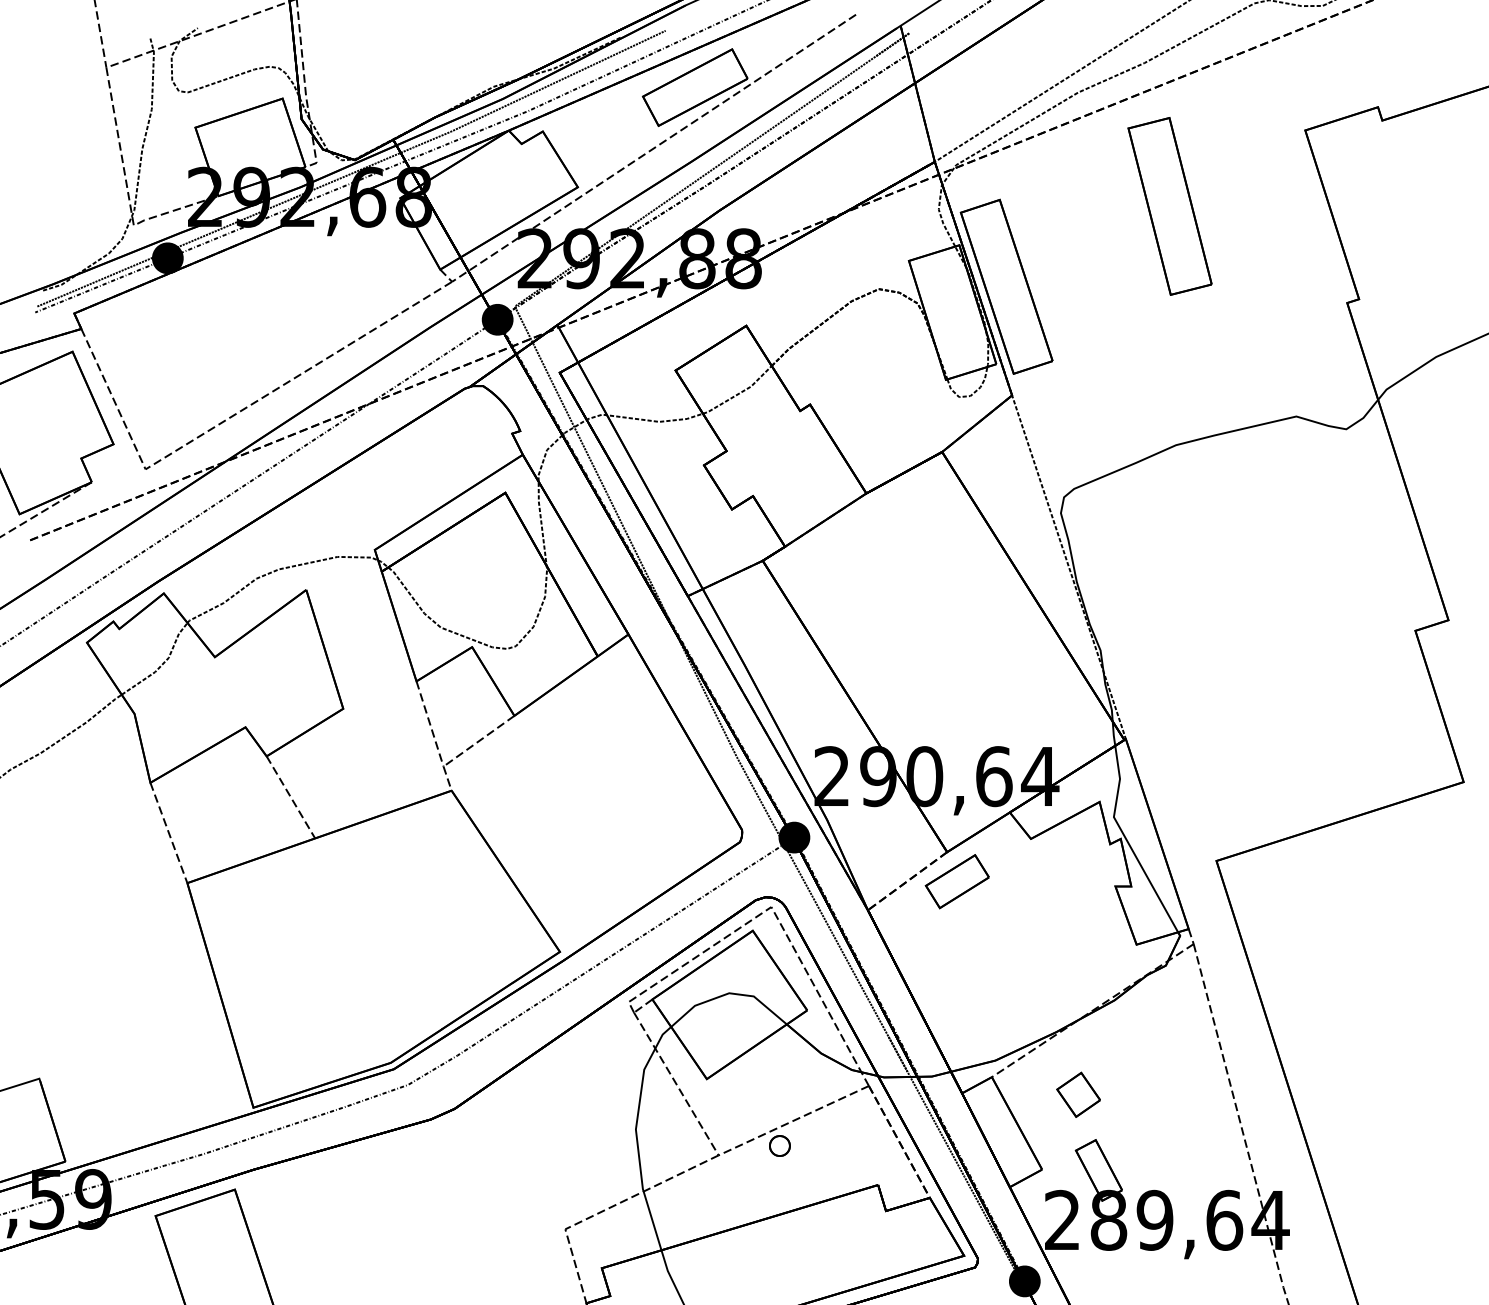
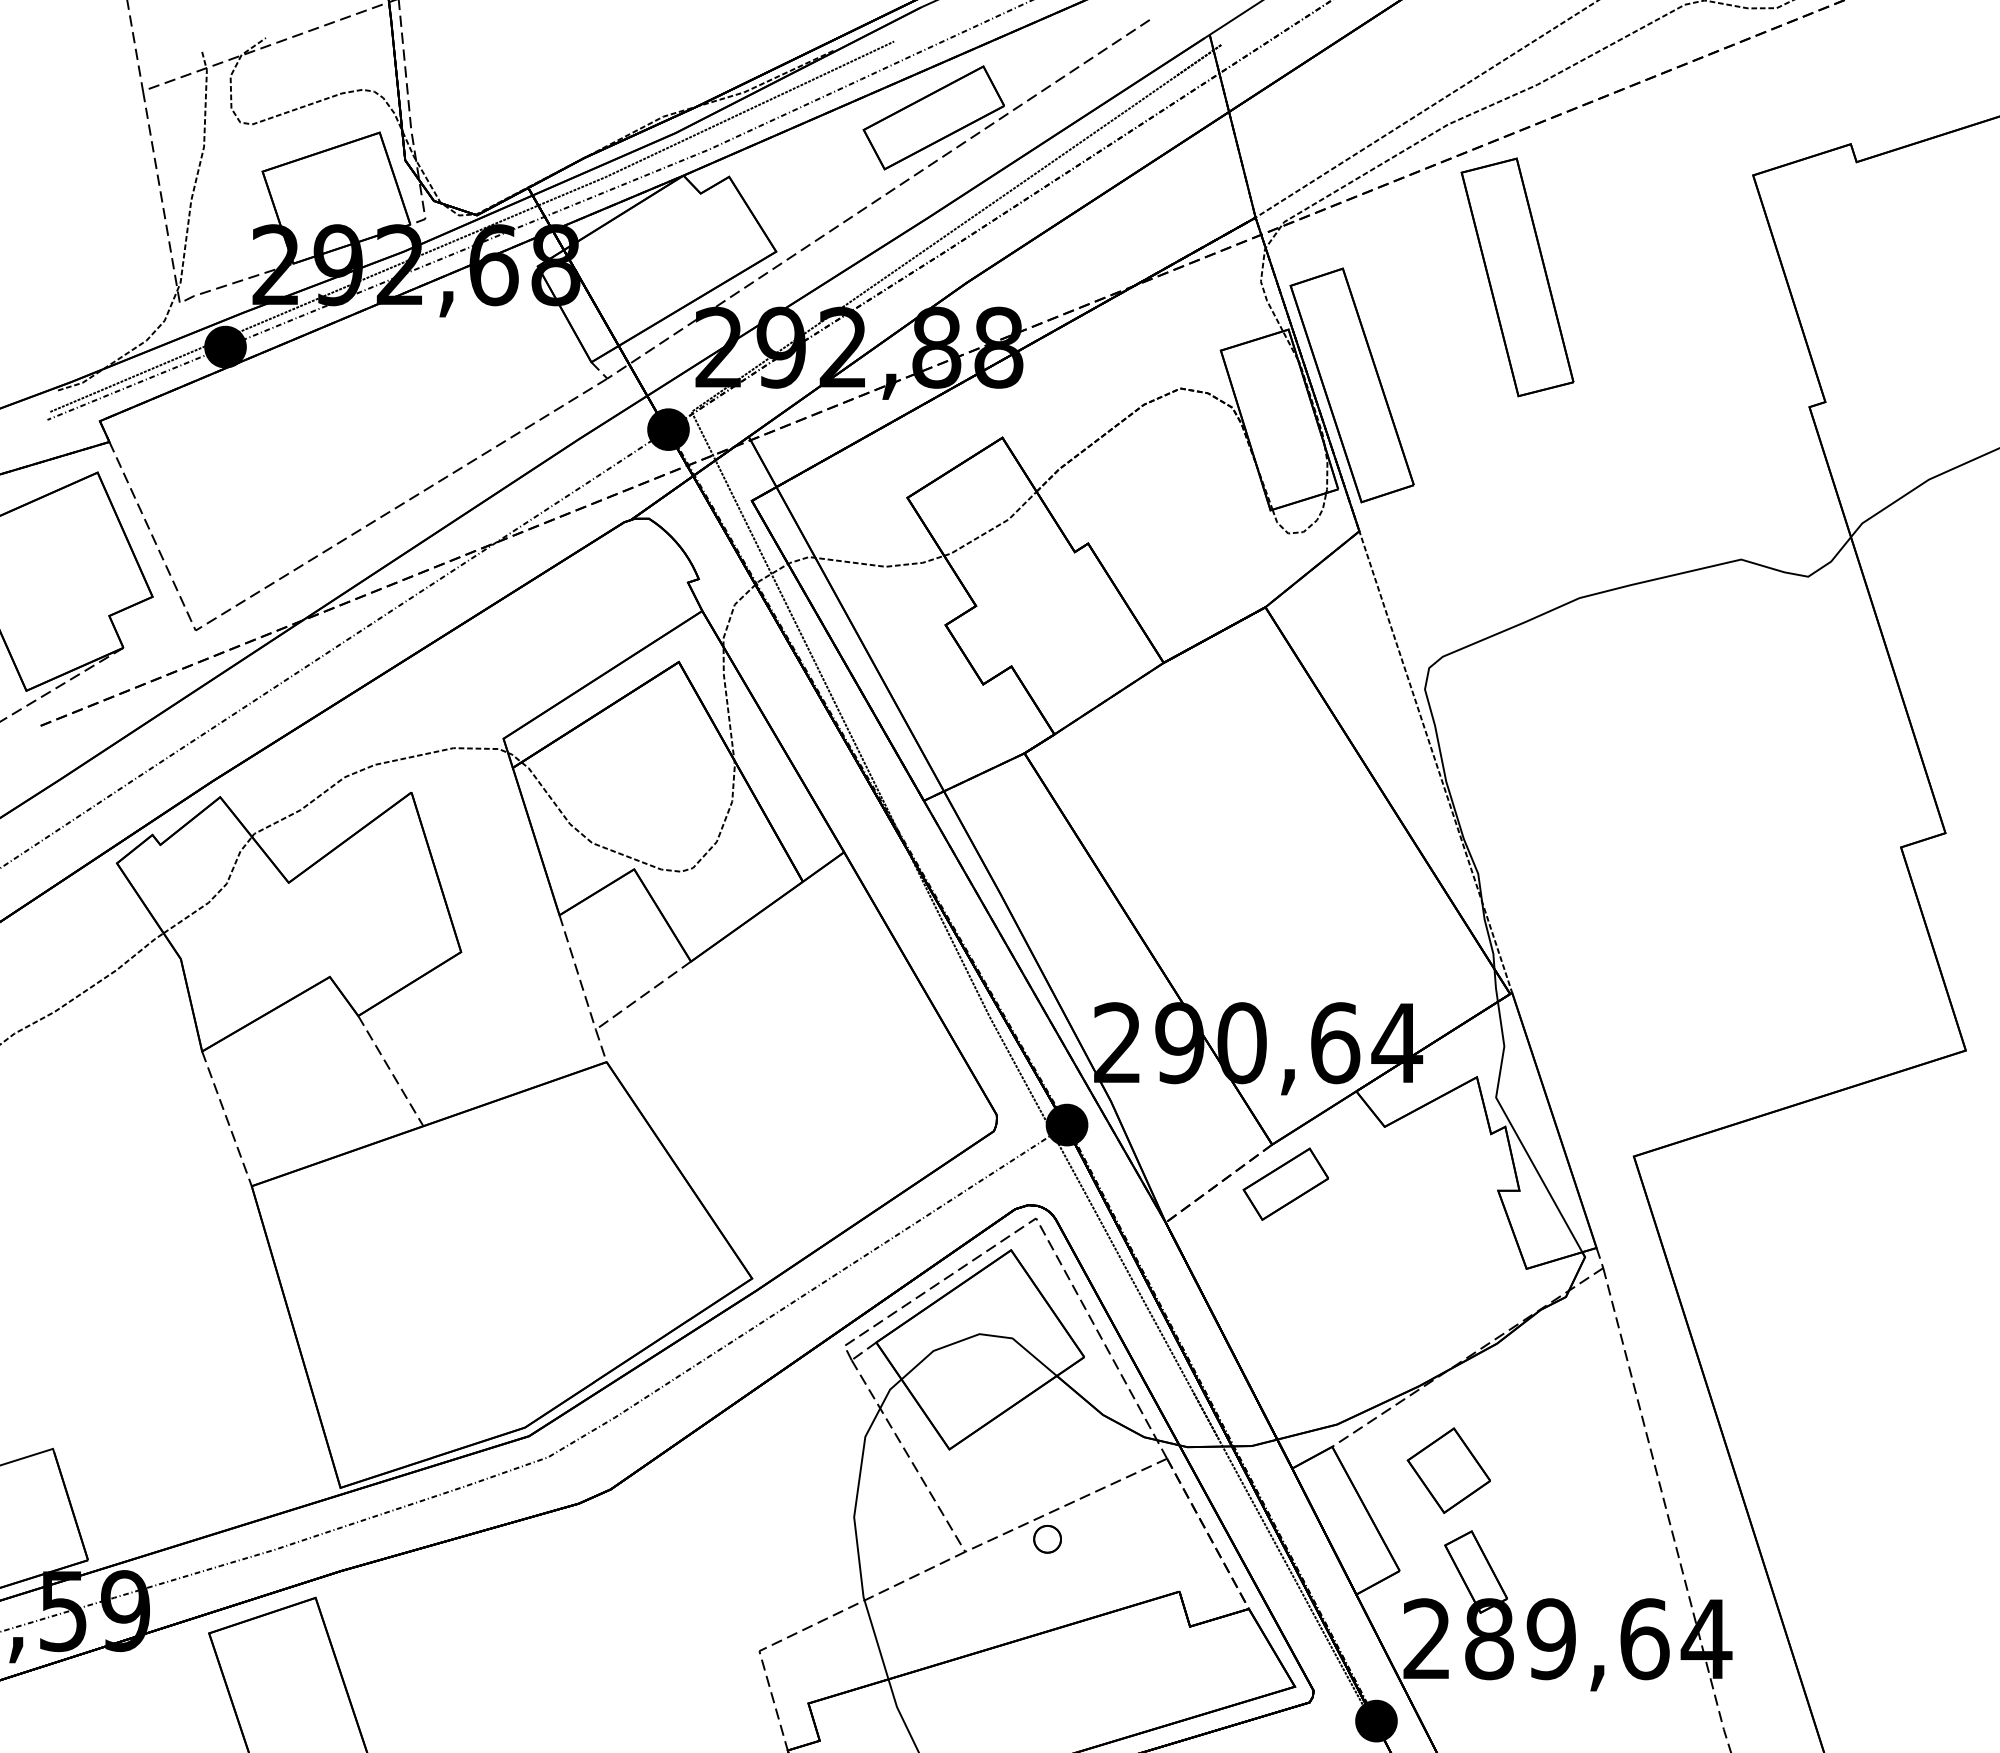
part: (1170, 206) -> (1517, 277), moved
part: (1078, 1094) -> (1448, 1470), size x1.43

